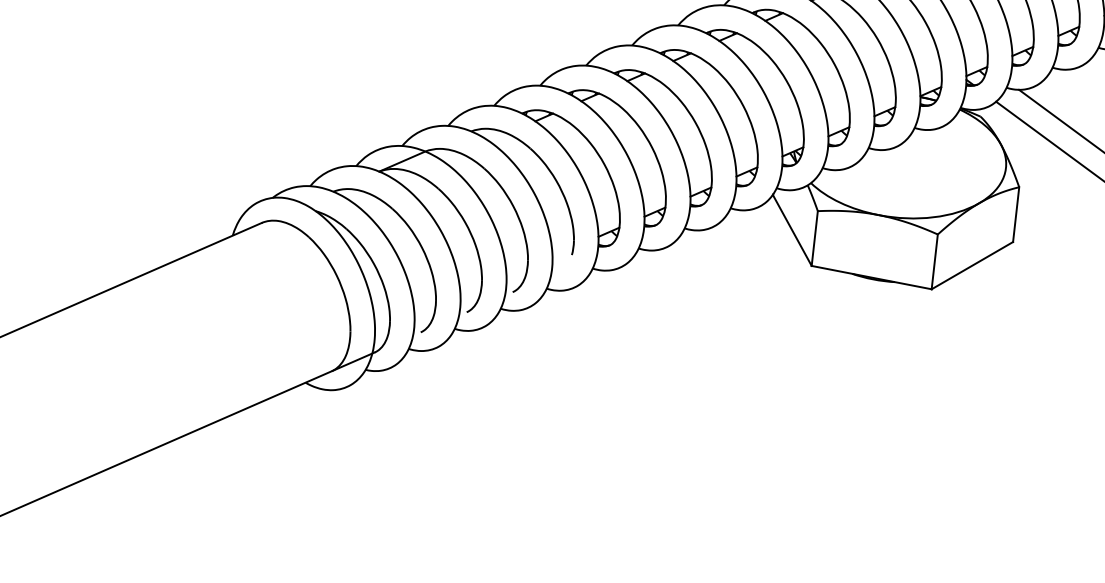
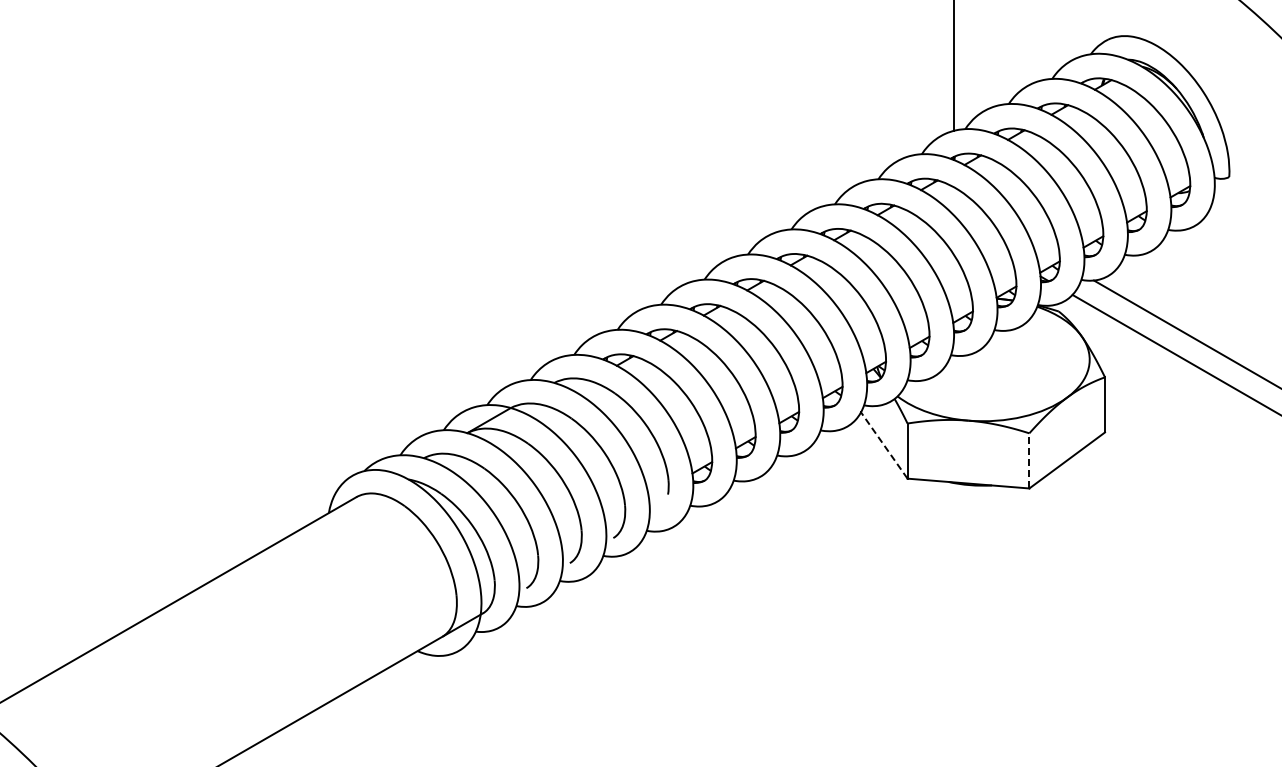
line: (792, 230) -> (884, 445), solid -> dashed
line: (934, 261) -> (1029, 460), solid -> dashed

